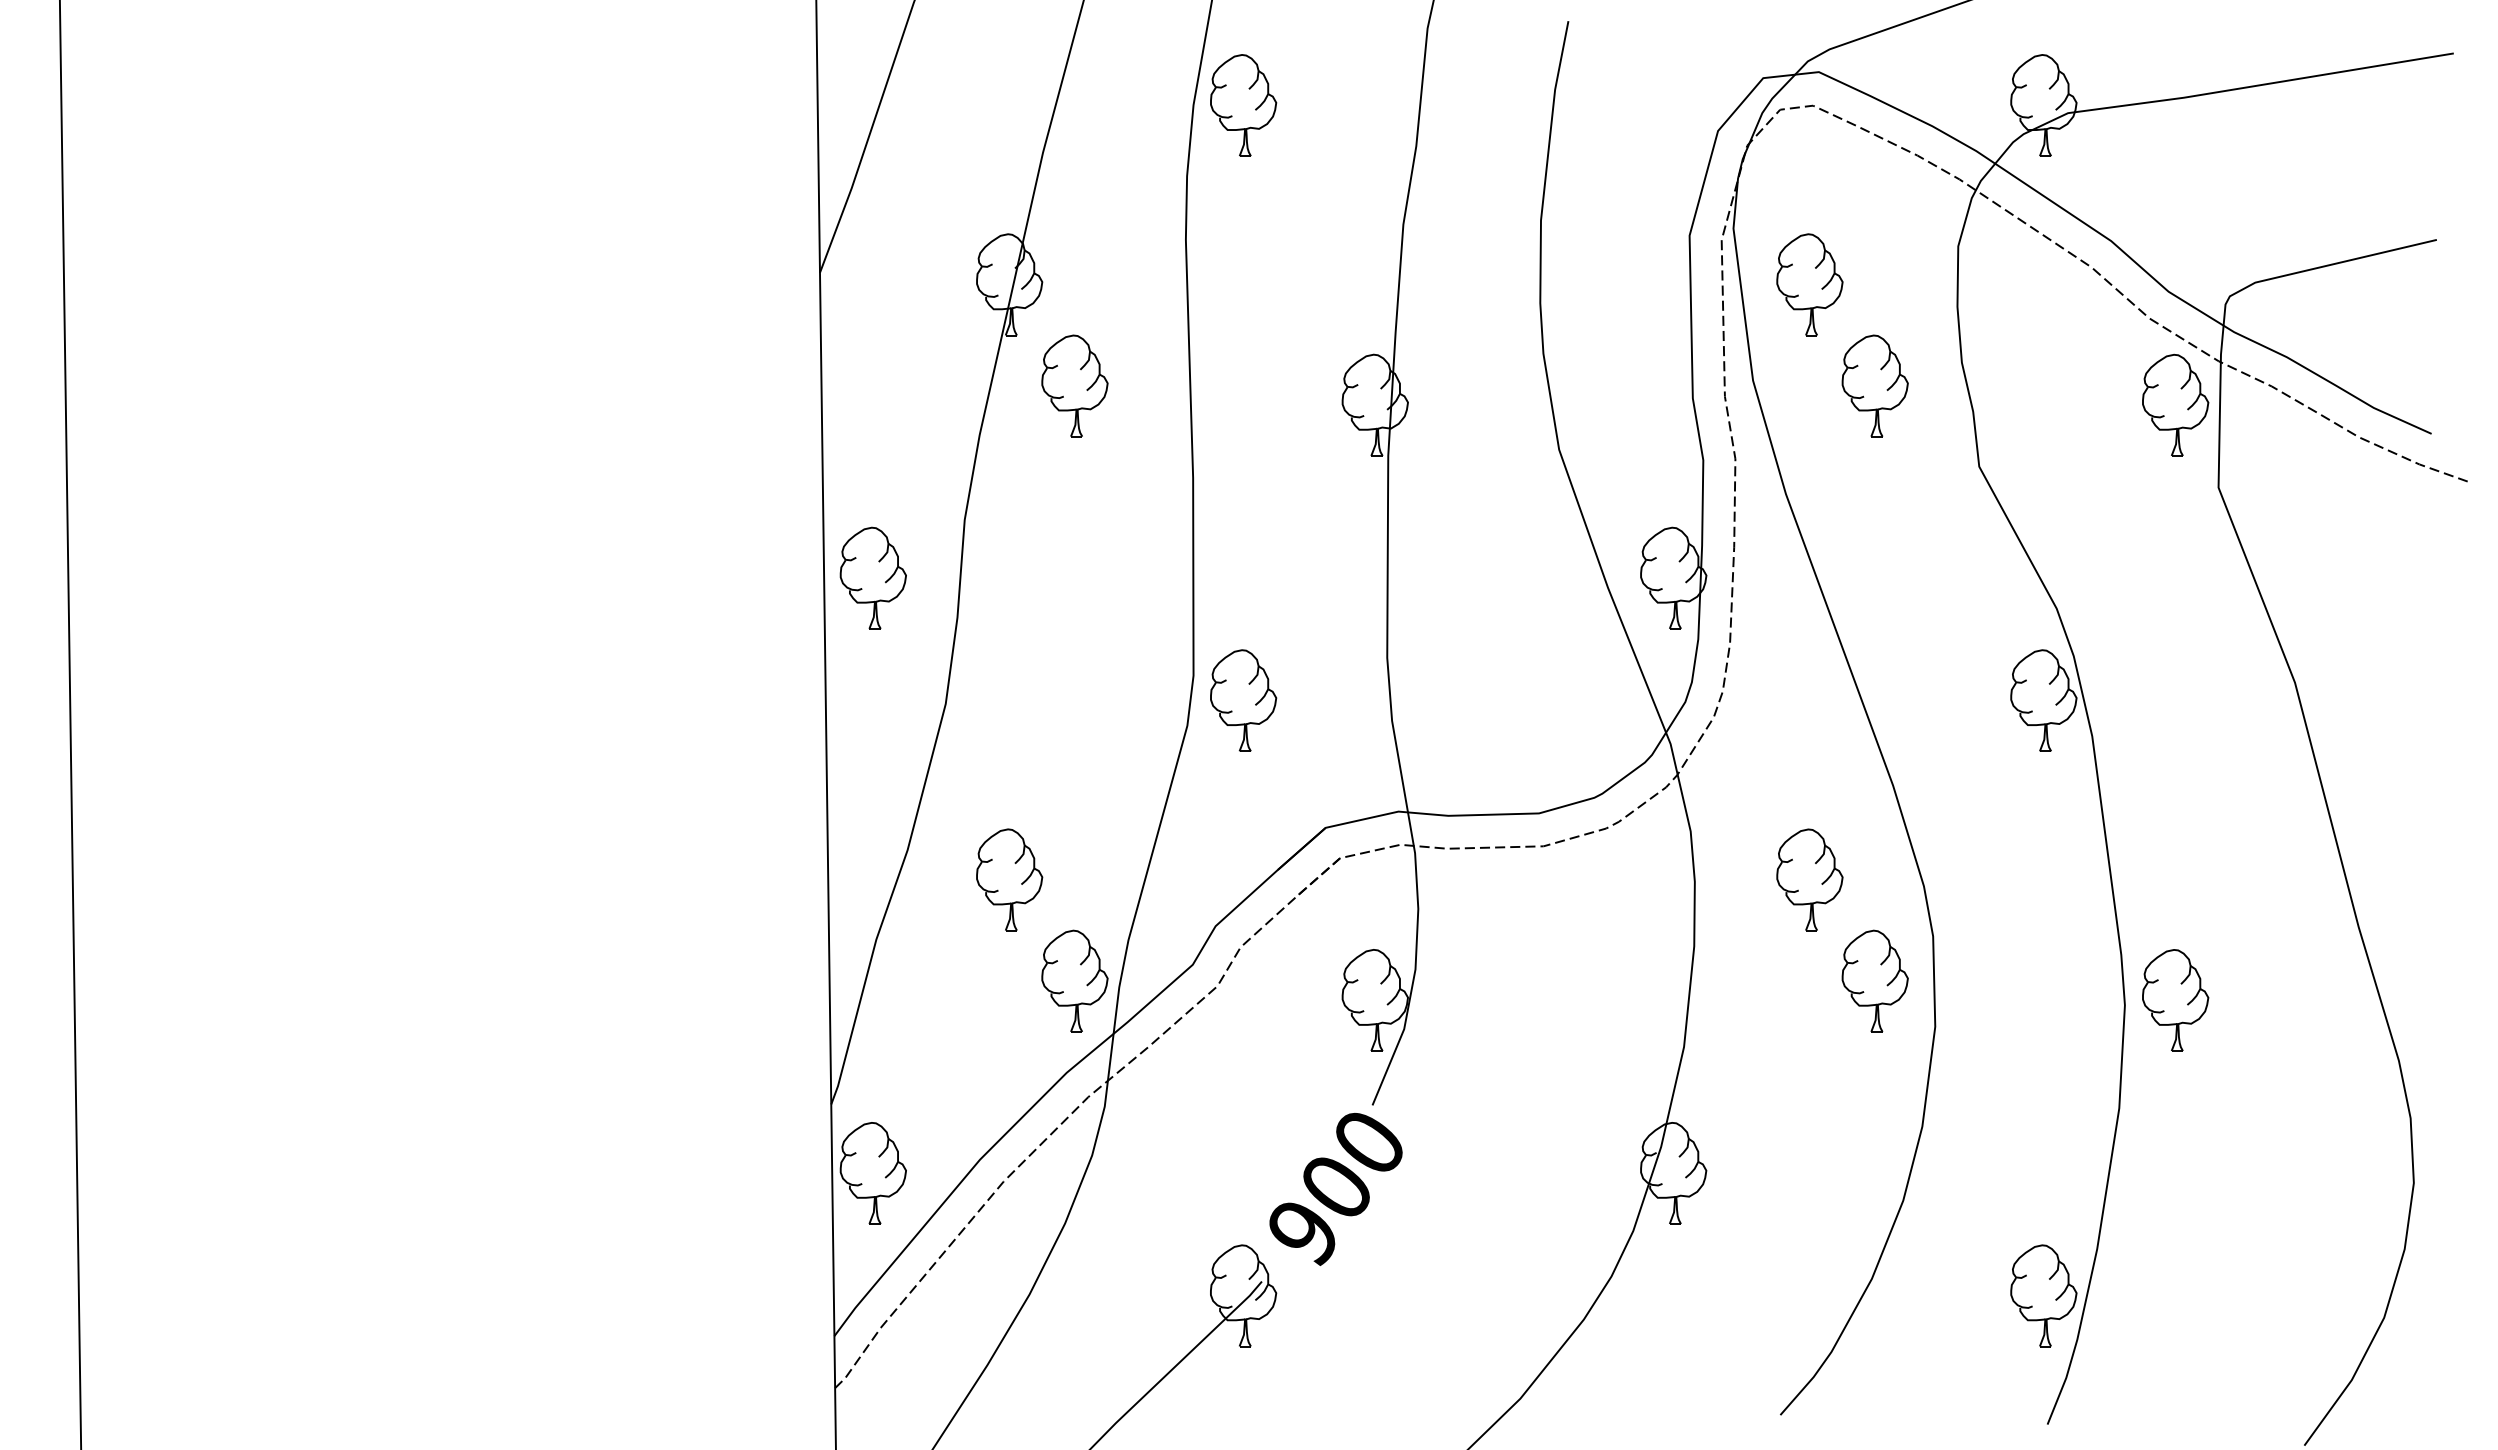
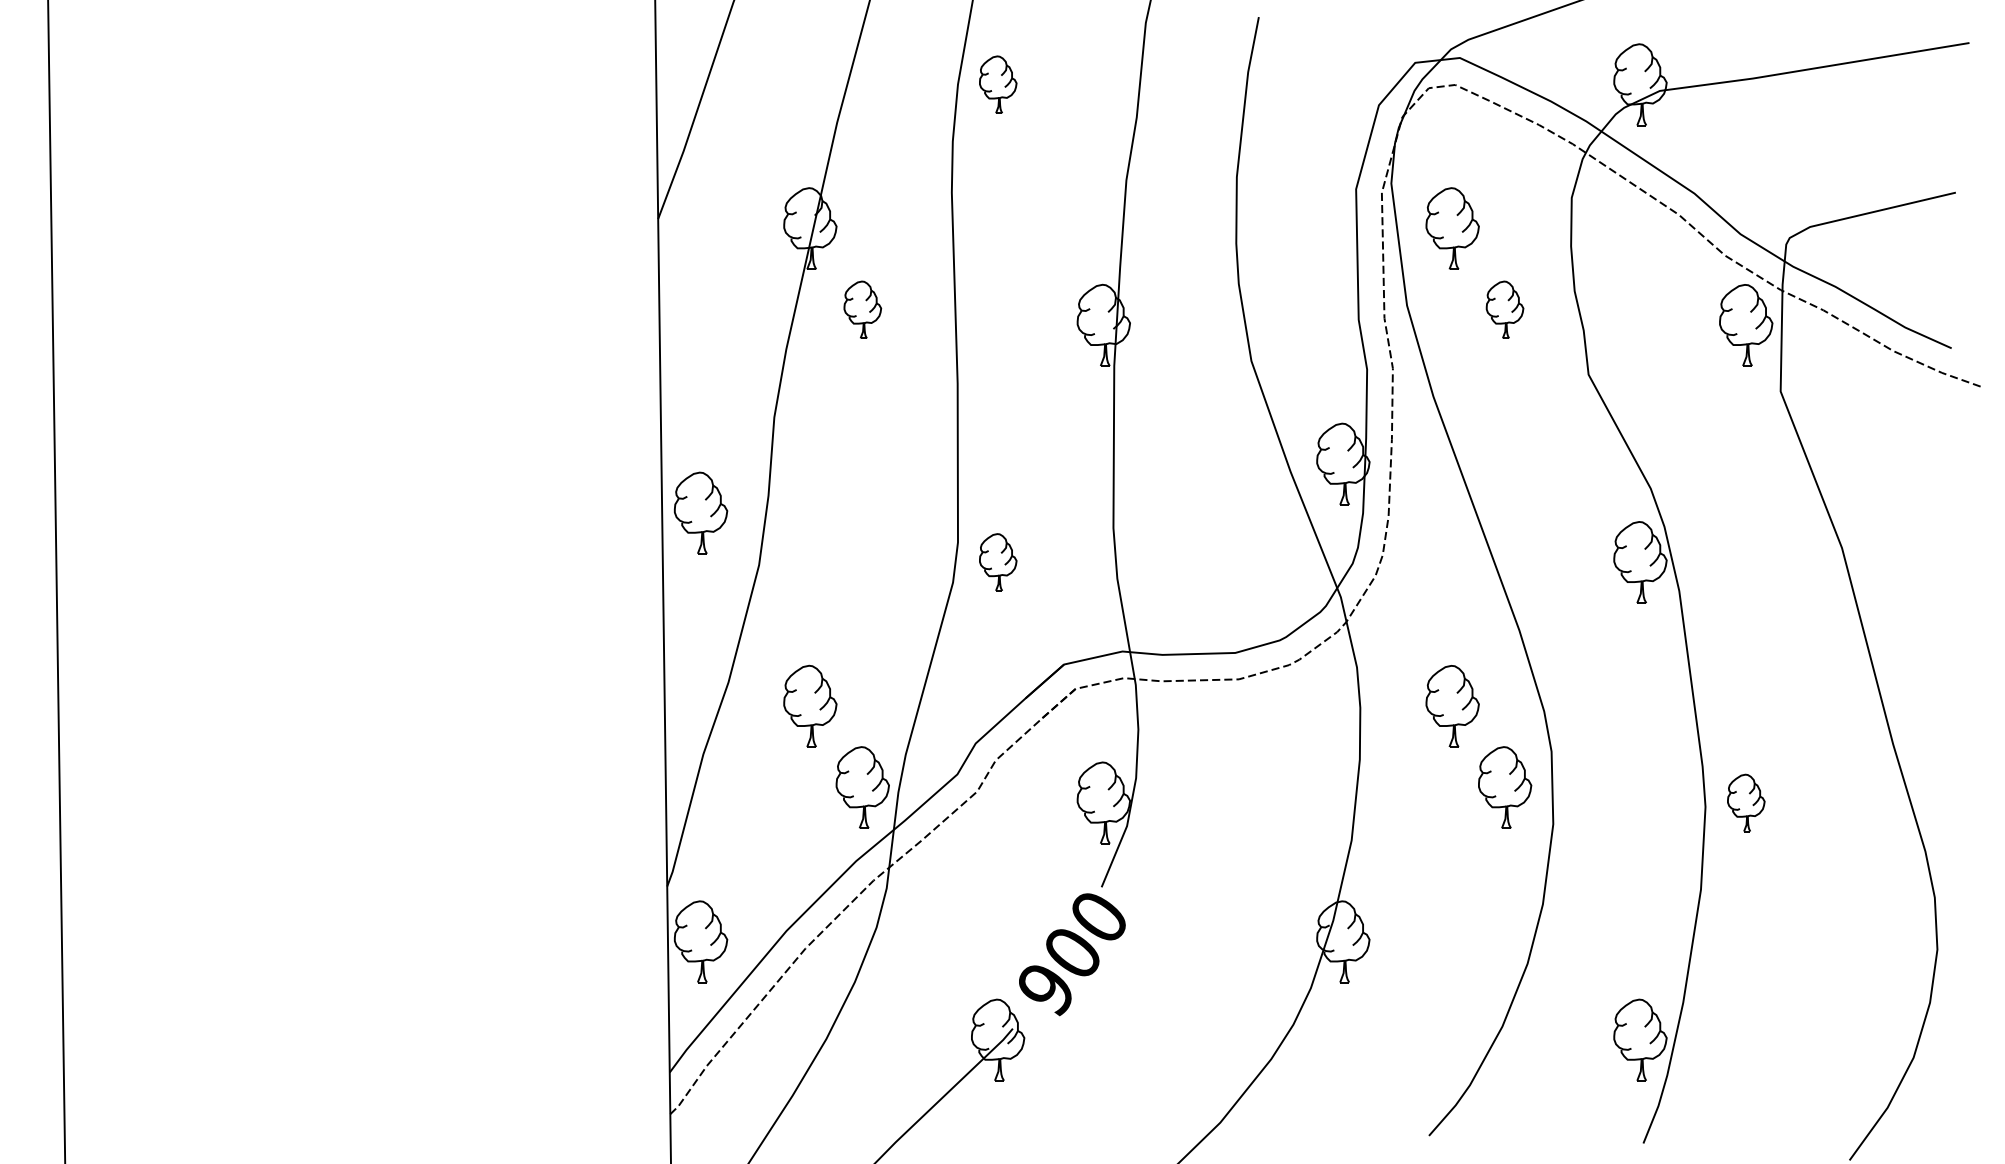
part: (1243, 105) -> (998, 84), size x0.7
part: (1074, 385) -> (862, 309), size x0.7
part: (1874, 385) -> (1504, 309), size x0.7
part: (872, 577) -> (700, 512), moved
part: (1243, 700) -> (998, 562), size x0.7
part: (2175, 1000) -> (1746, 803), size x0.7

